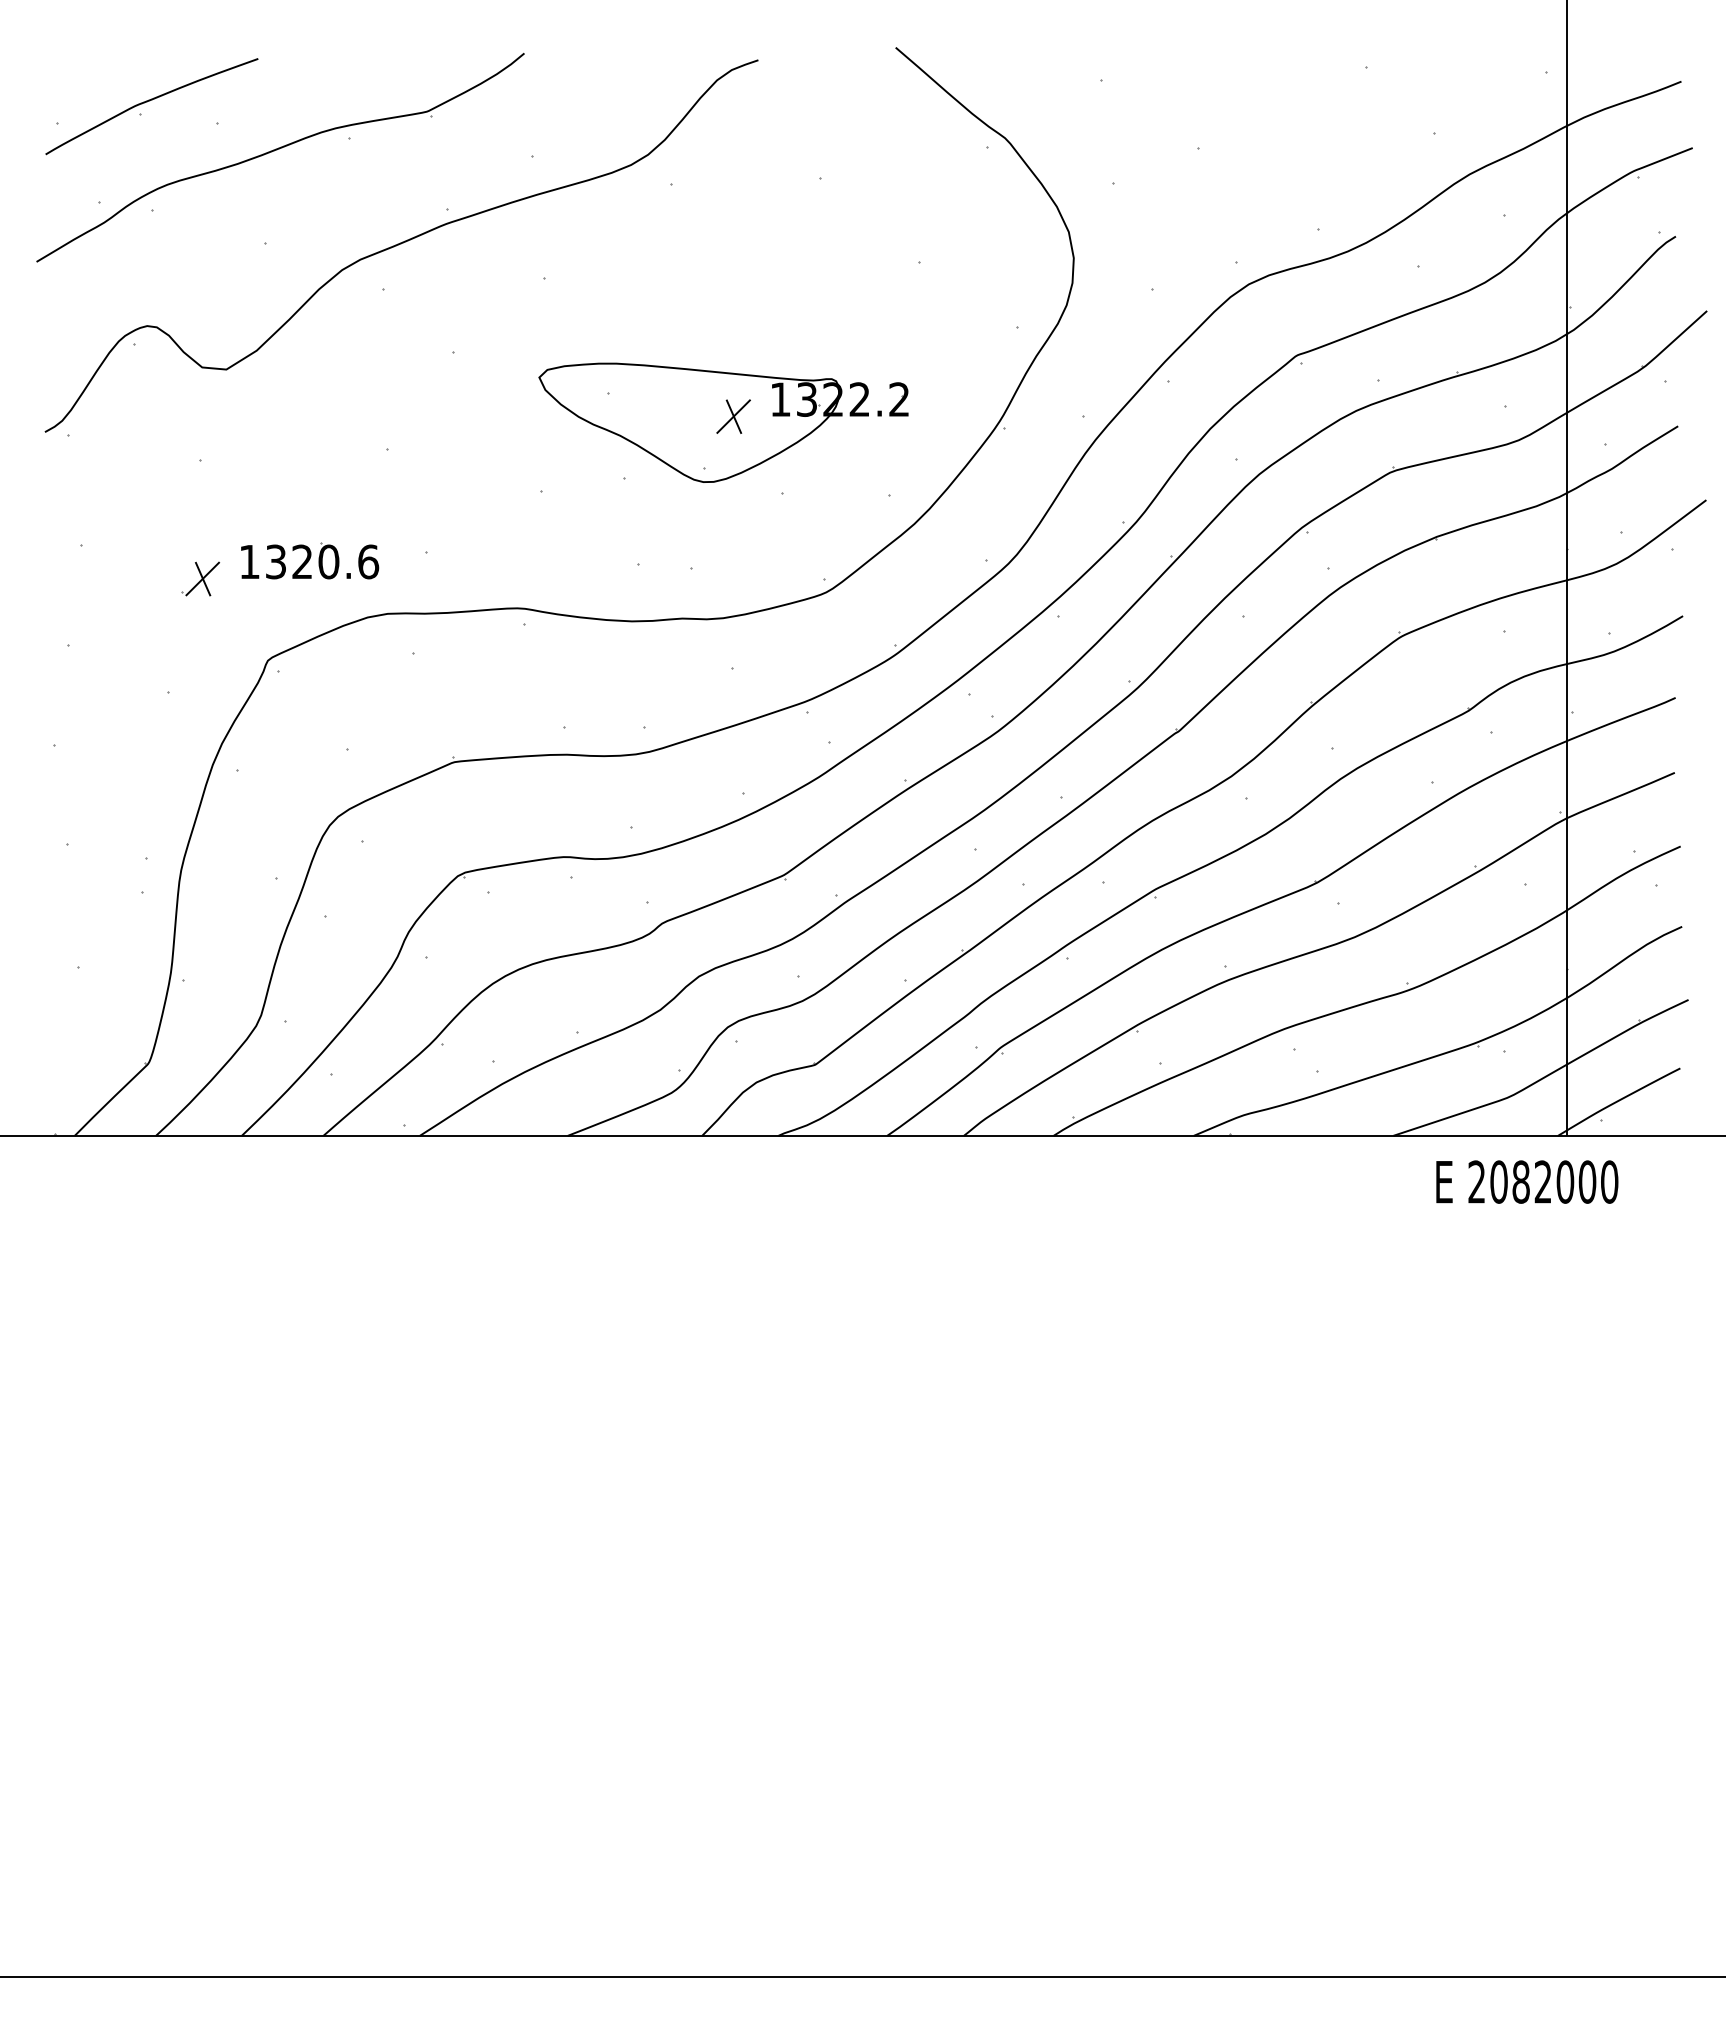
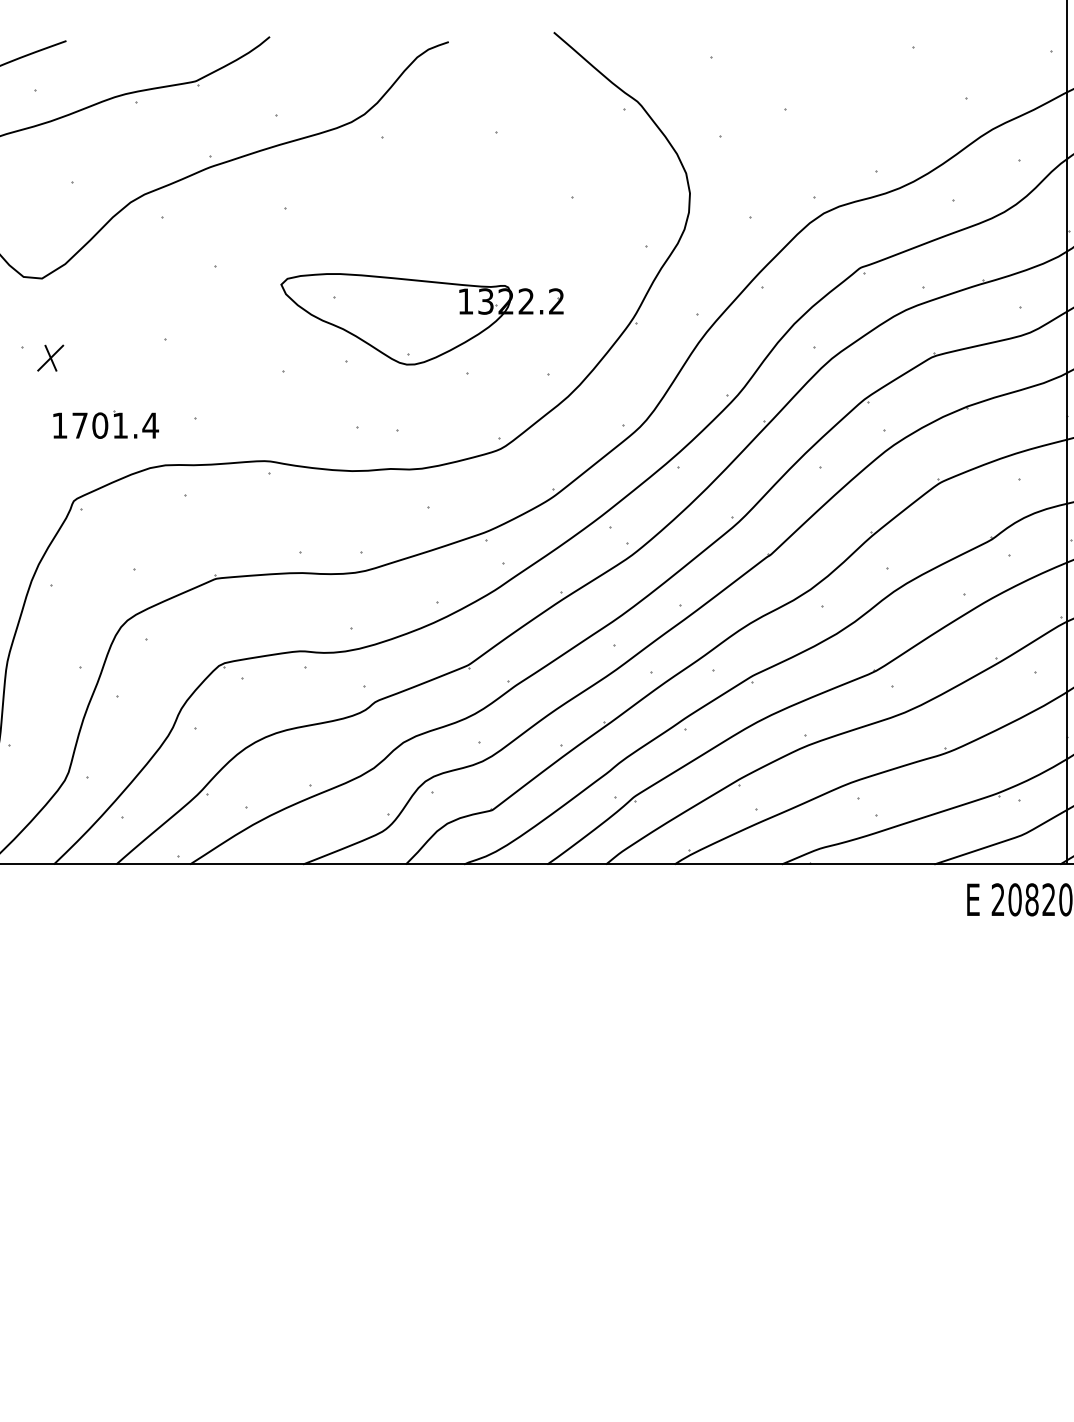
part: (733, 416) -> (50, 358), moved
text: (322, 561) -> (115, 425), 1320.6 -> 1701.4
part: (200, 578) -> (22, 438), removed

